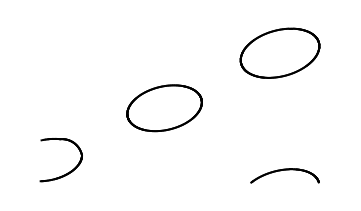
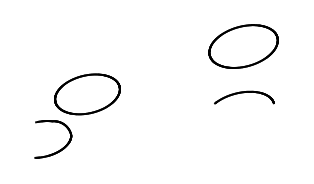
part: (164, 108) -> (87, 94), moved
part: (284, 175) -> (243, 97), moved

